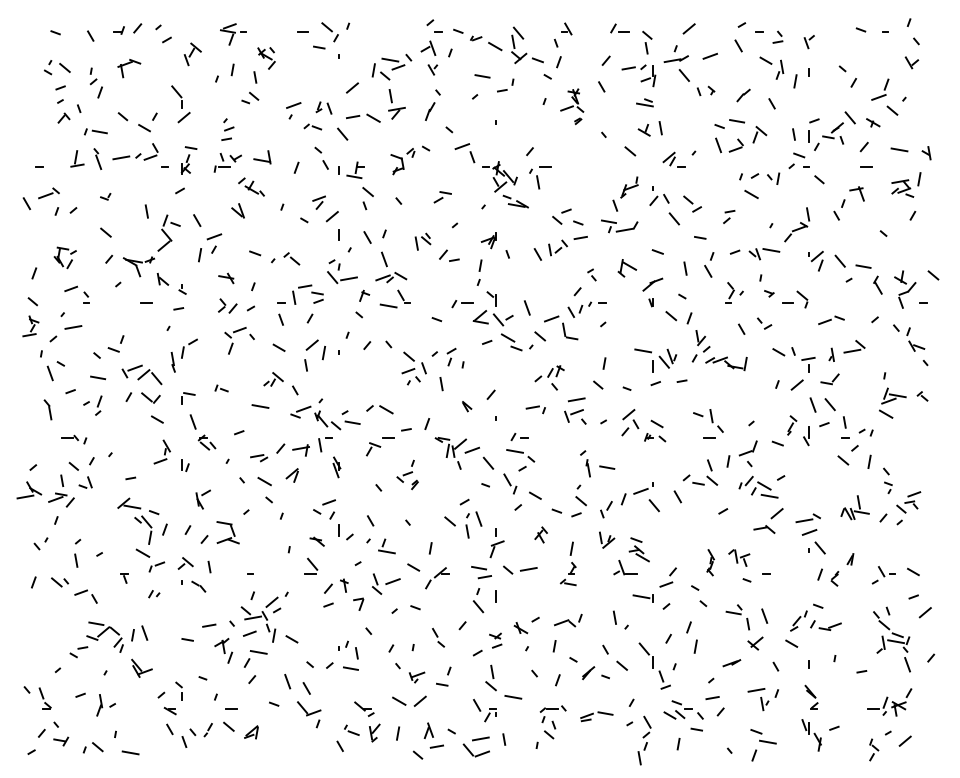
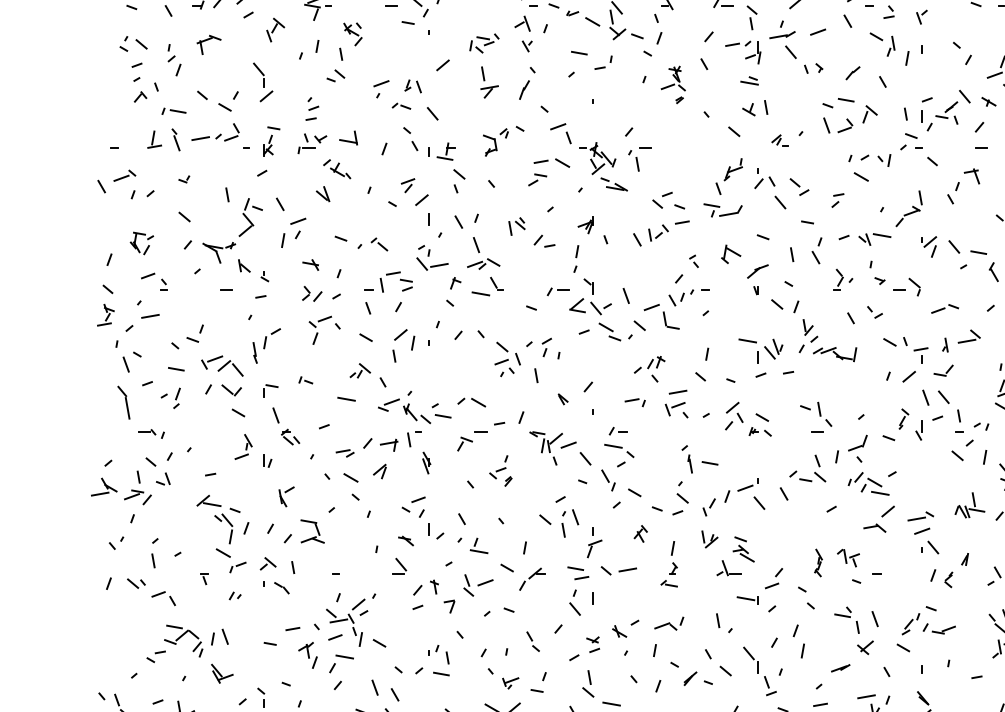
part: (391, 66) -> (483, 42), size x0.7
part: (363, 117) -> (552, 162), moved
part: (673, 159) -> (779, 140), size x0.7
part: (47, 409) -> (123, 402), size x1.6

